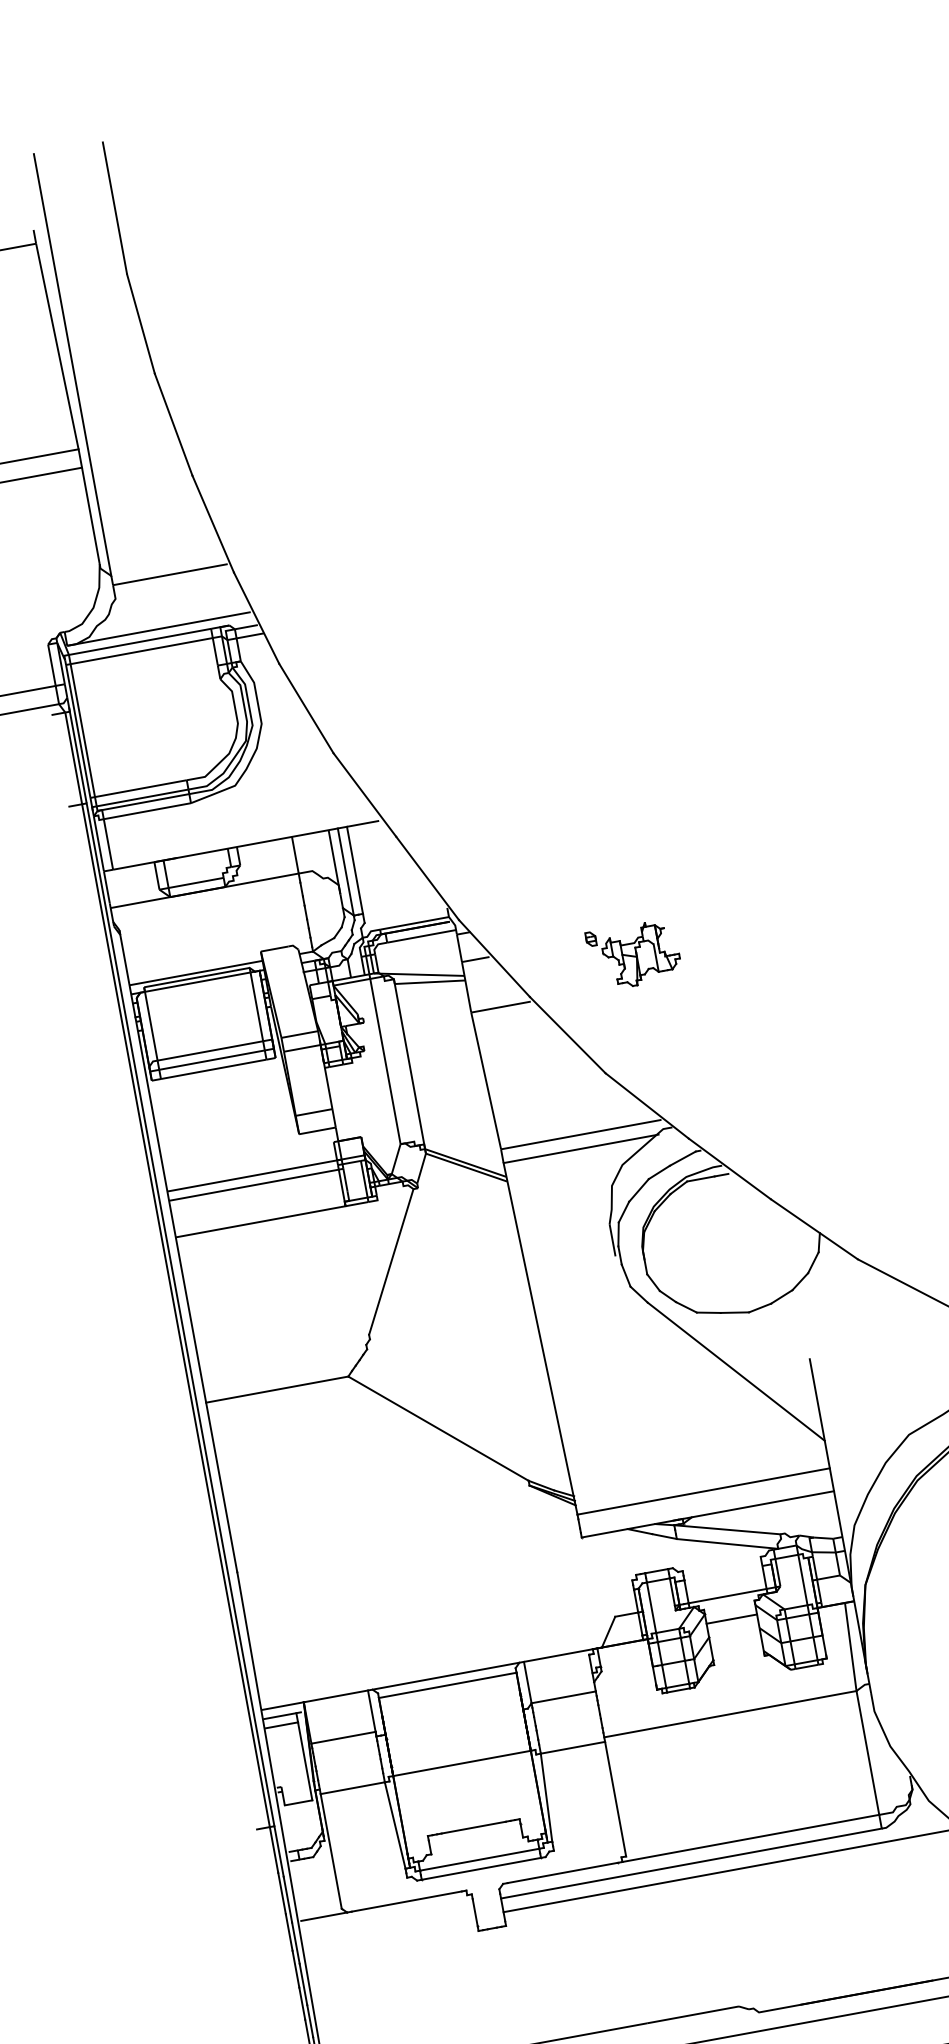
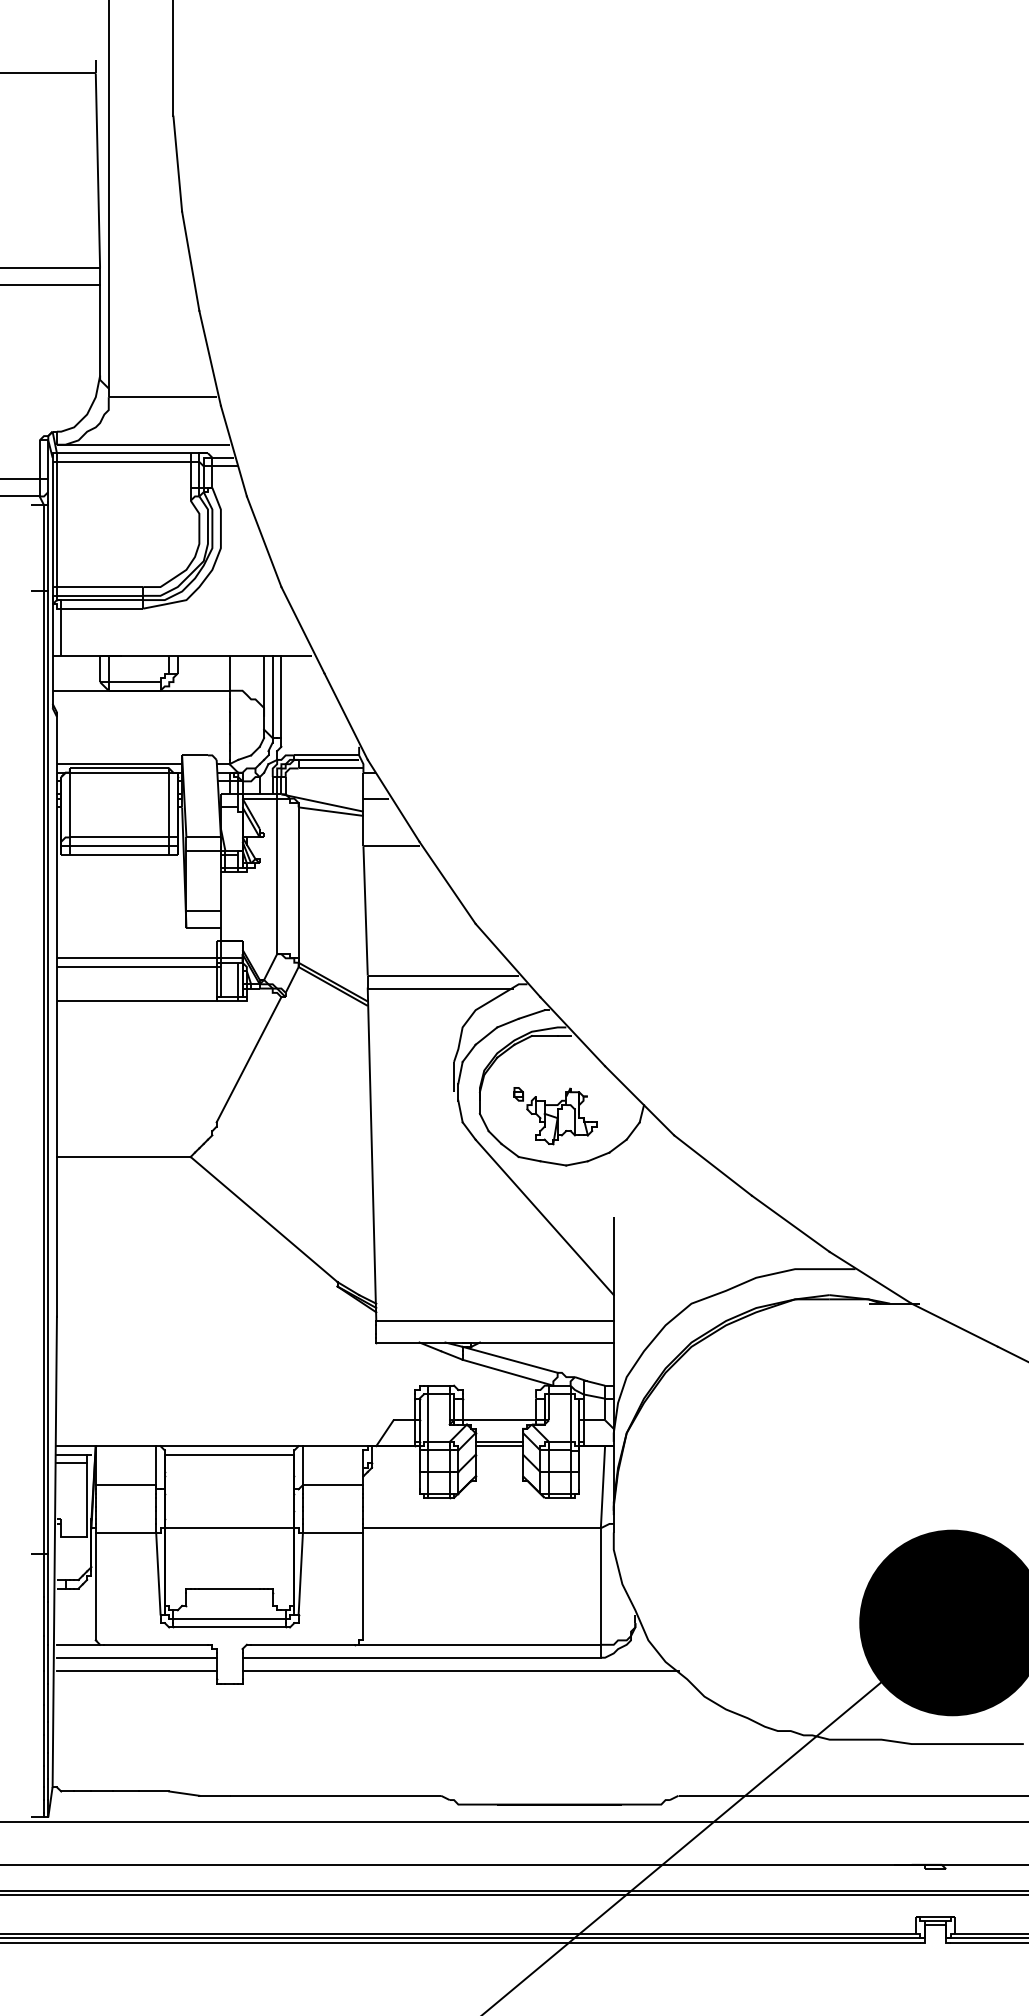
part: (634, 955) -> (555, 1116), moved
line: (732, 1623) -> (499, 1446), added
line: (388, 1918) -> (136, 1657), added
line: (390, 1932) -> (136, 1670), added

